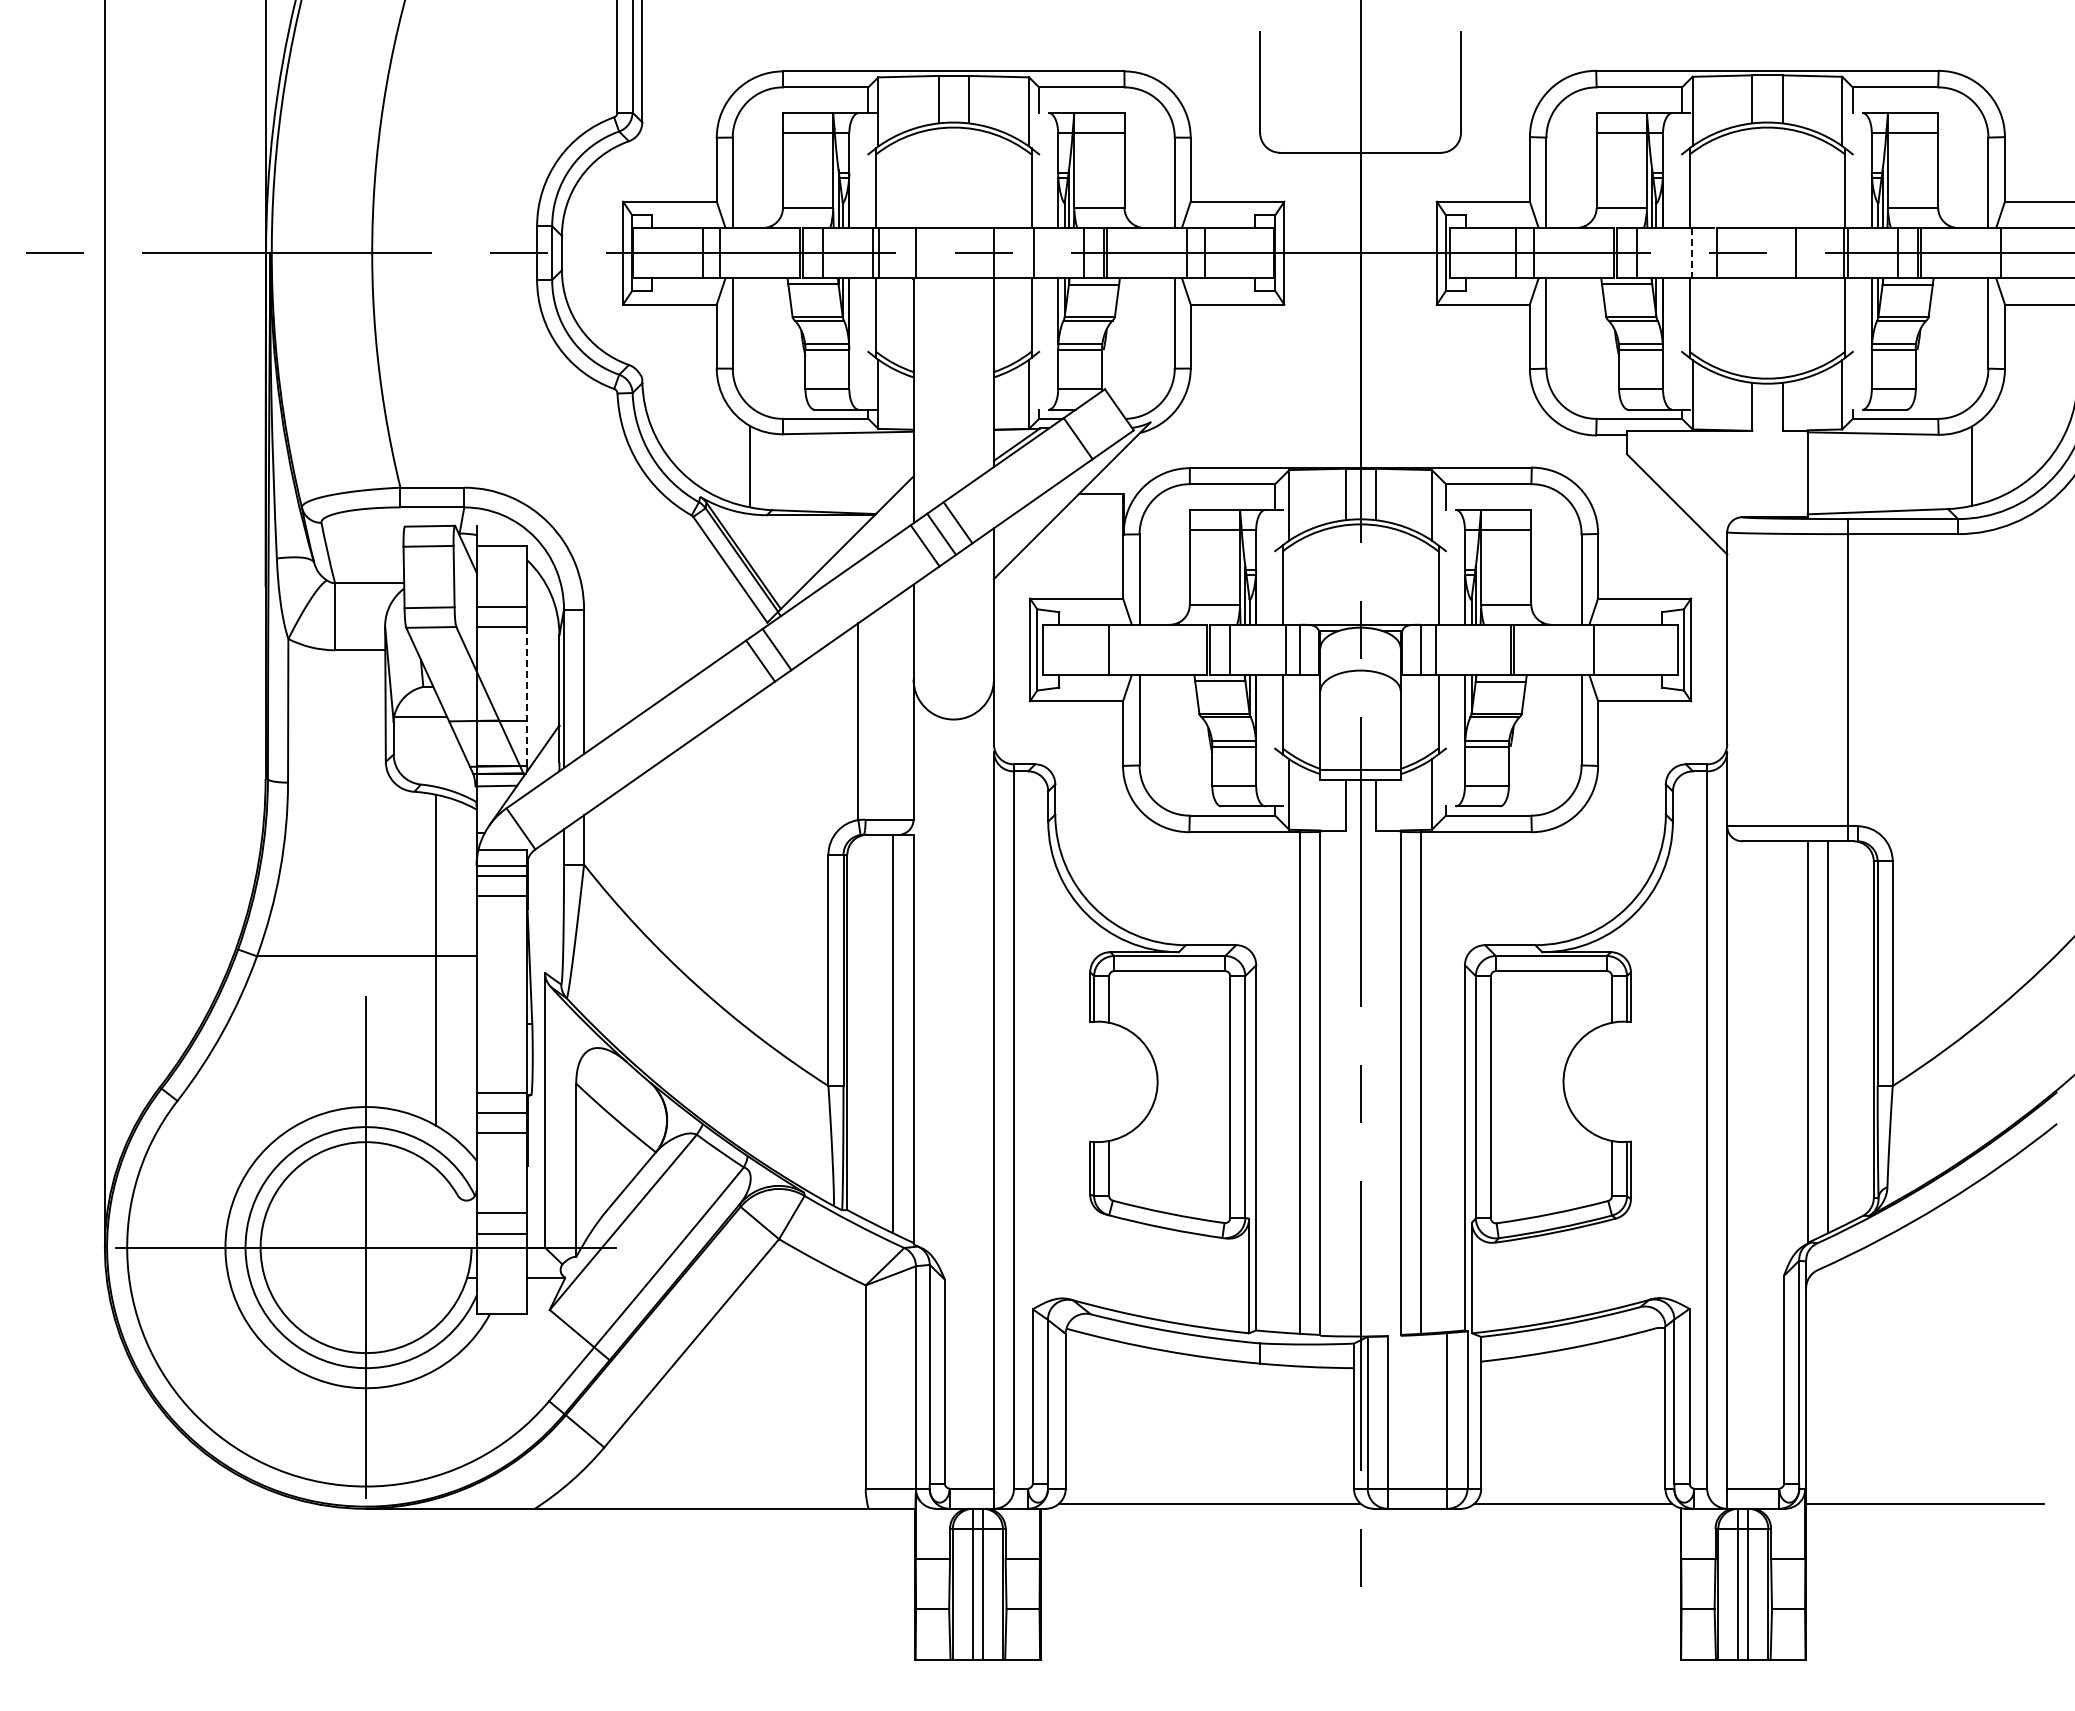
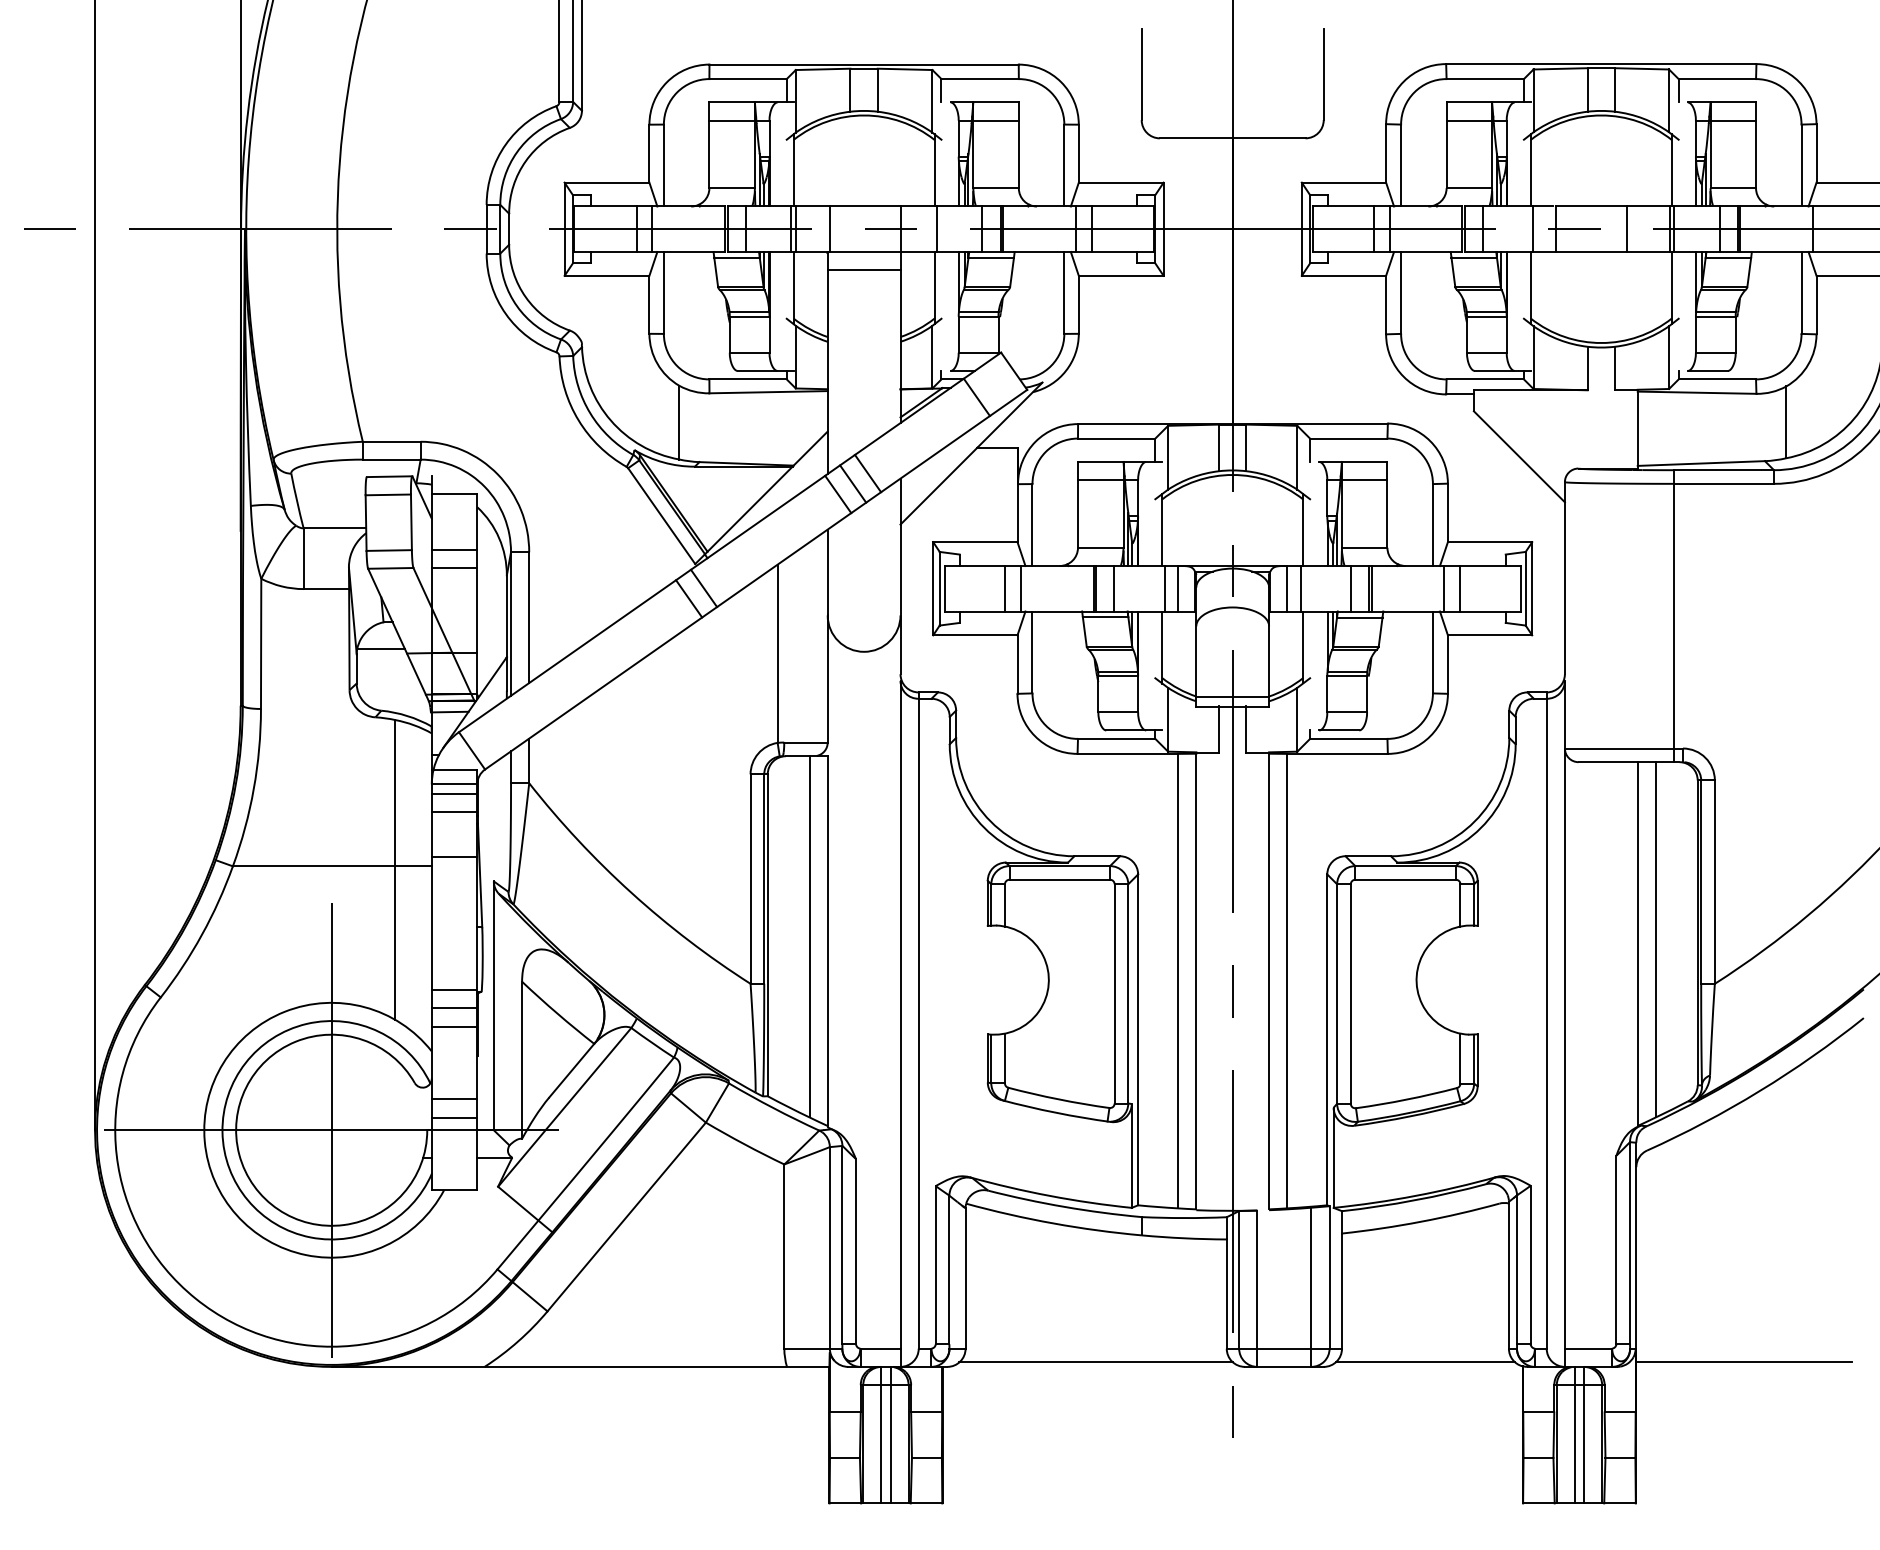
line: (1692, 253) -> (1533, 229), dashed -> solid
line: (953, 298) -> (863, 270), added
line: (1126, 649) -> (1020, 588), added
line: (1491, 649) -> (1351, 588), added
line: (1611, 649) -> (1460, 588), added
line: (526, 699) -> (477, 633), dashed -> solid
line: (501, 946) -> (454, 857), added

